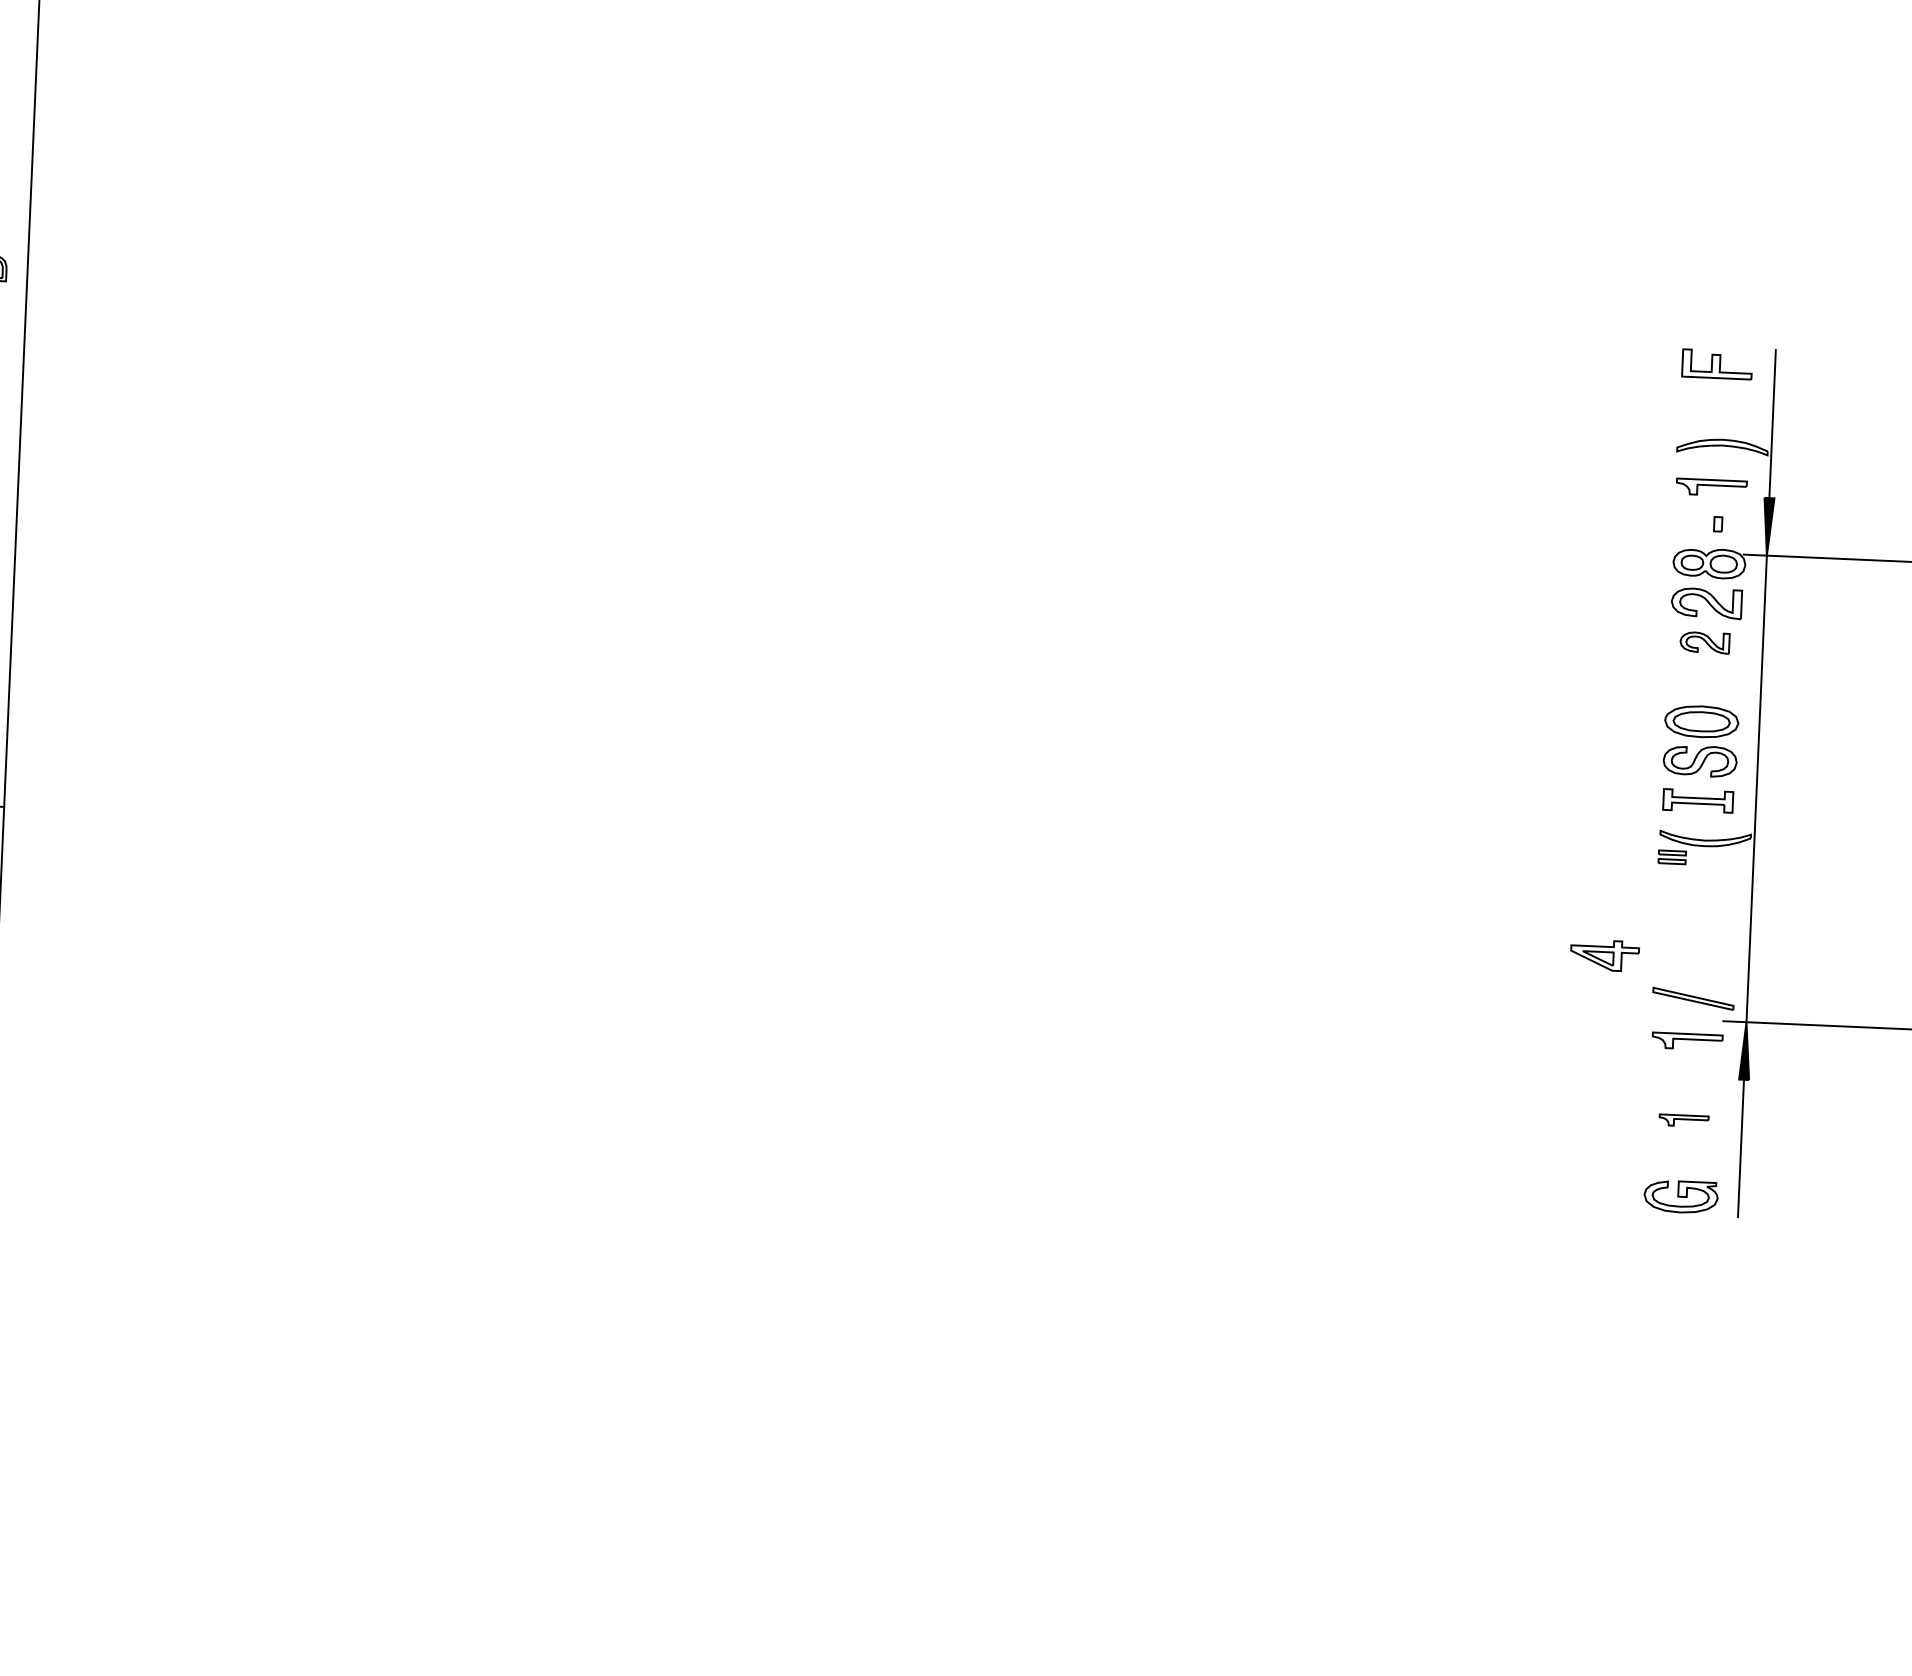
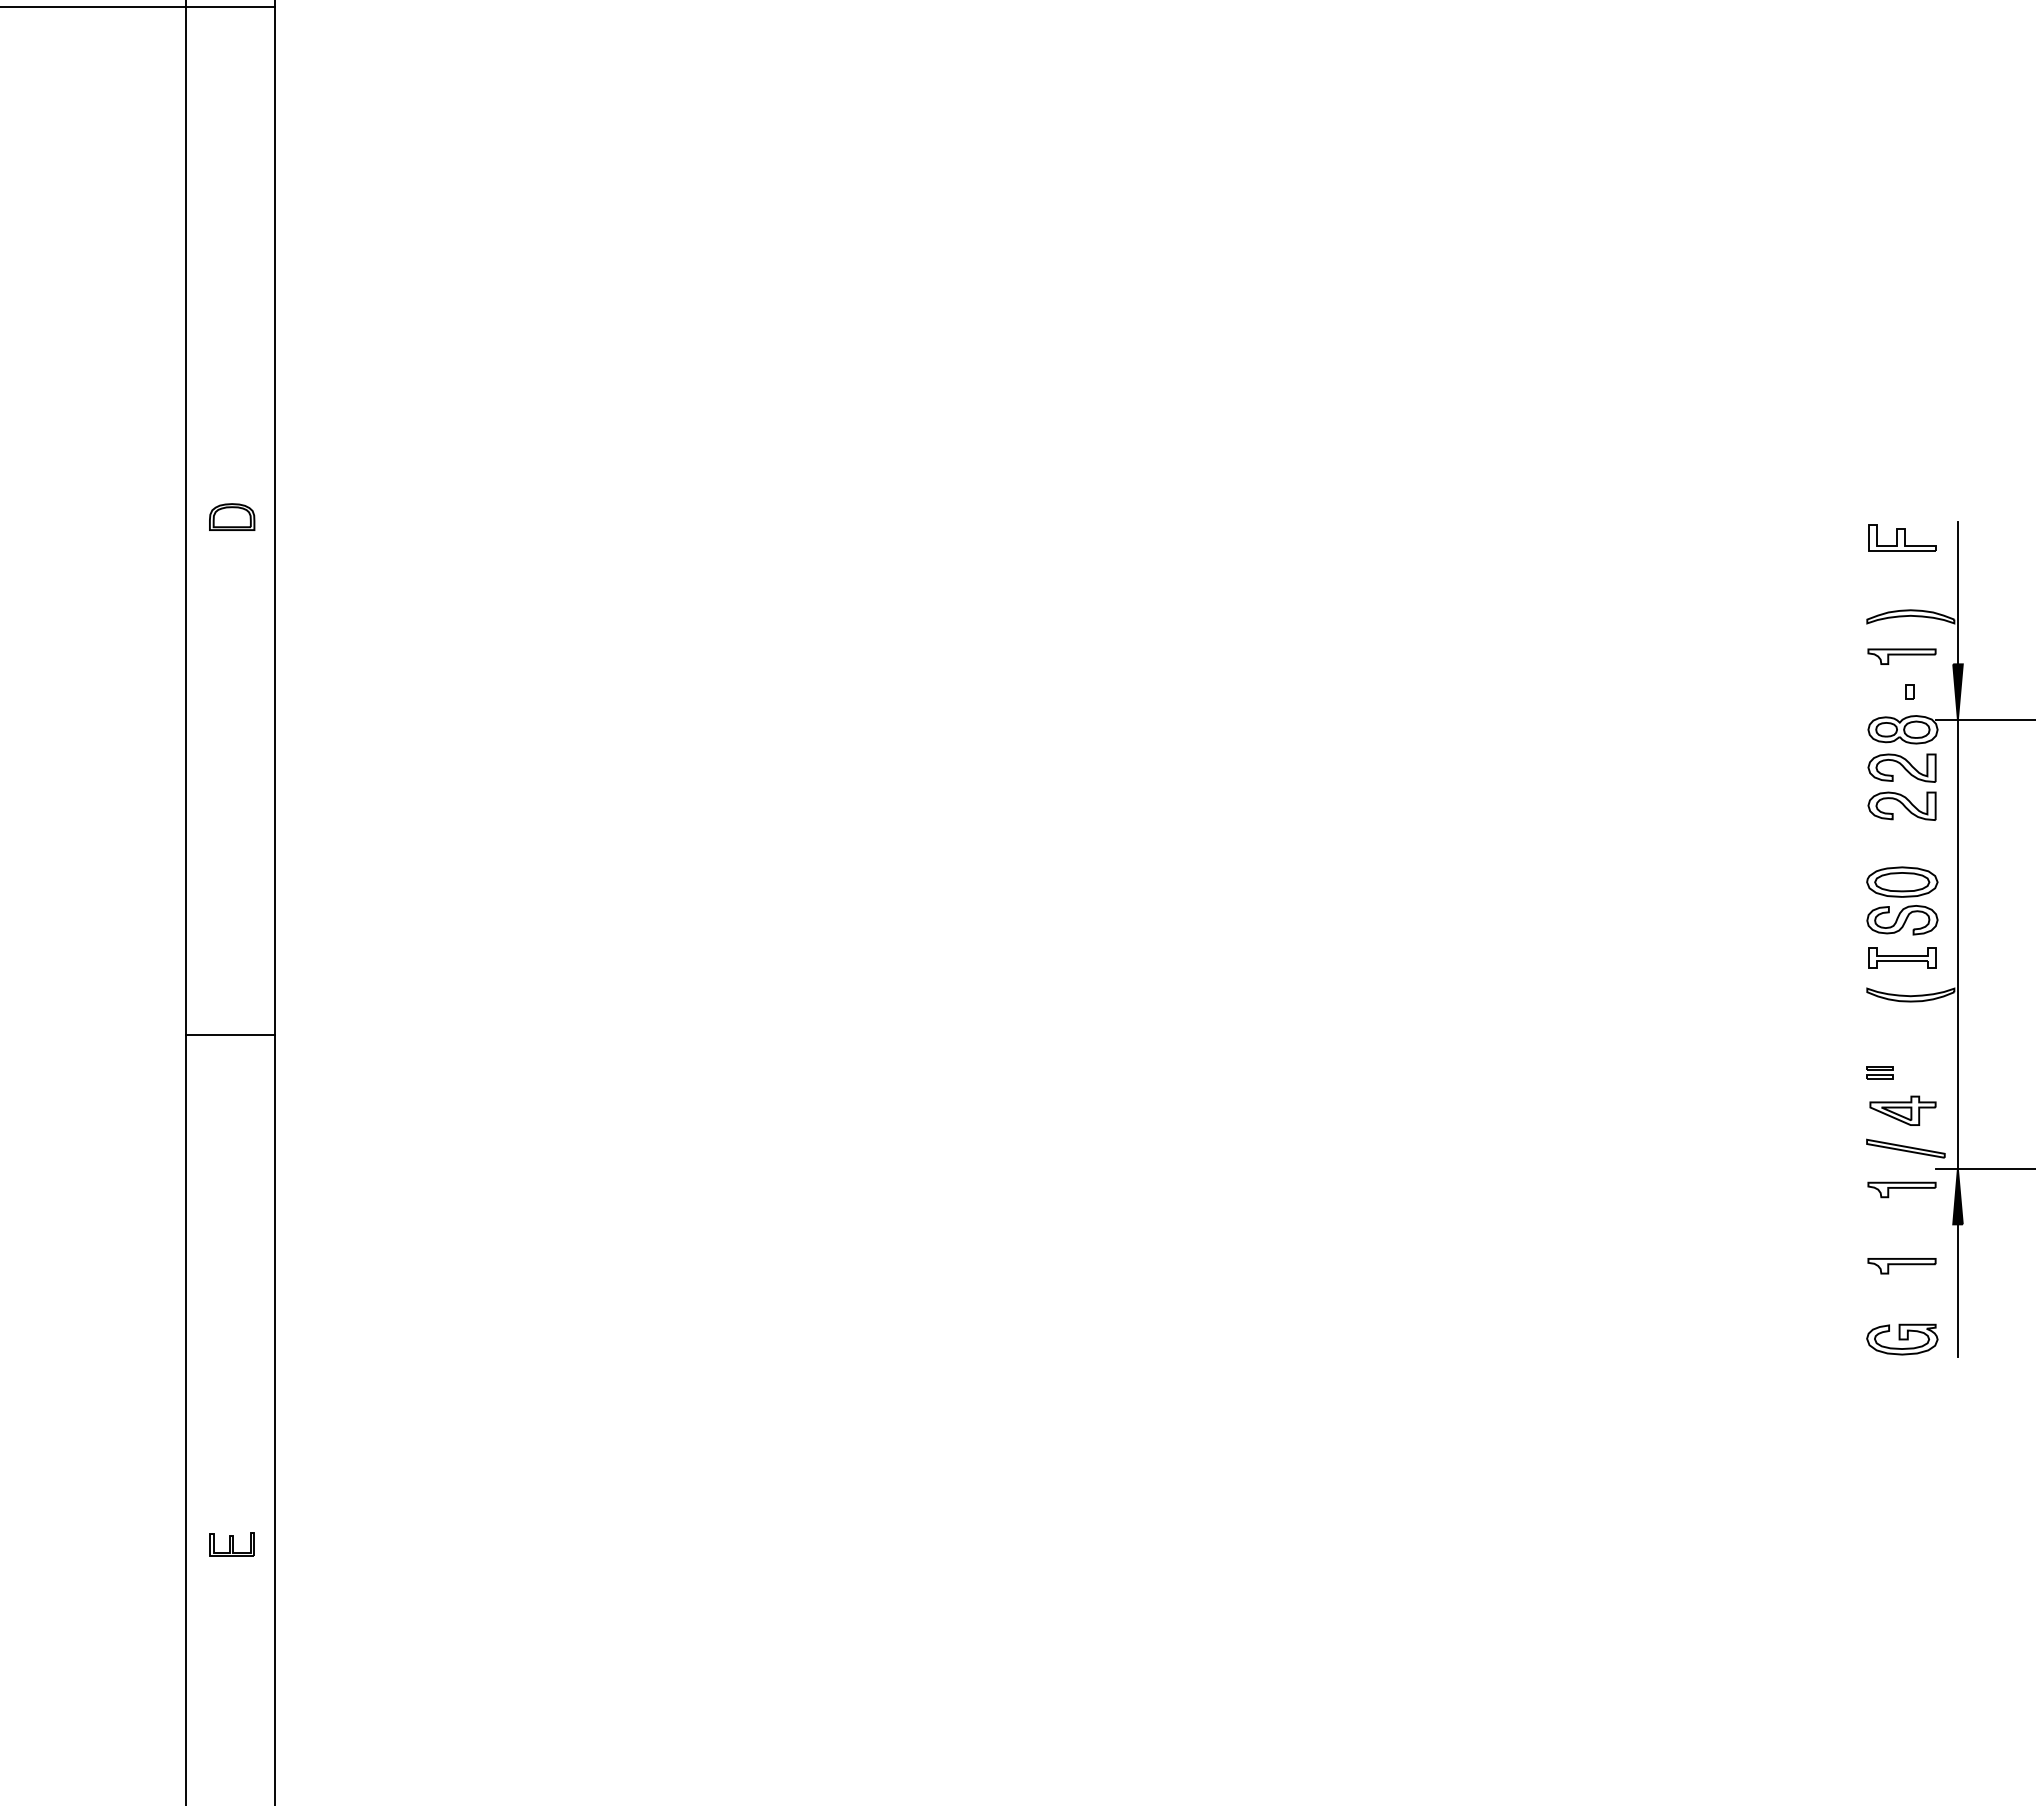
part: (1704, 642) -> (1901, 805), size x1.43
part: (1672, 857) -> (1879, 1072), moved
part: (1604, 955) -> (1902, 1110), moved
part: (1683, 1120) -> (1901, 1266), size x1.43

